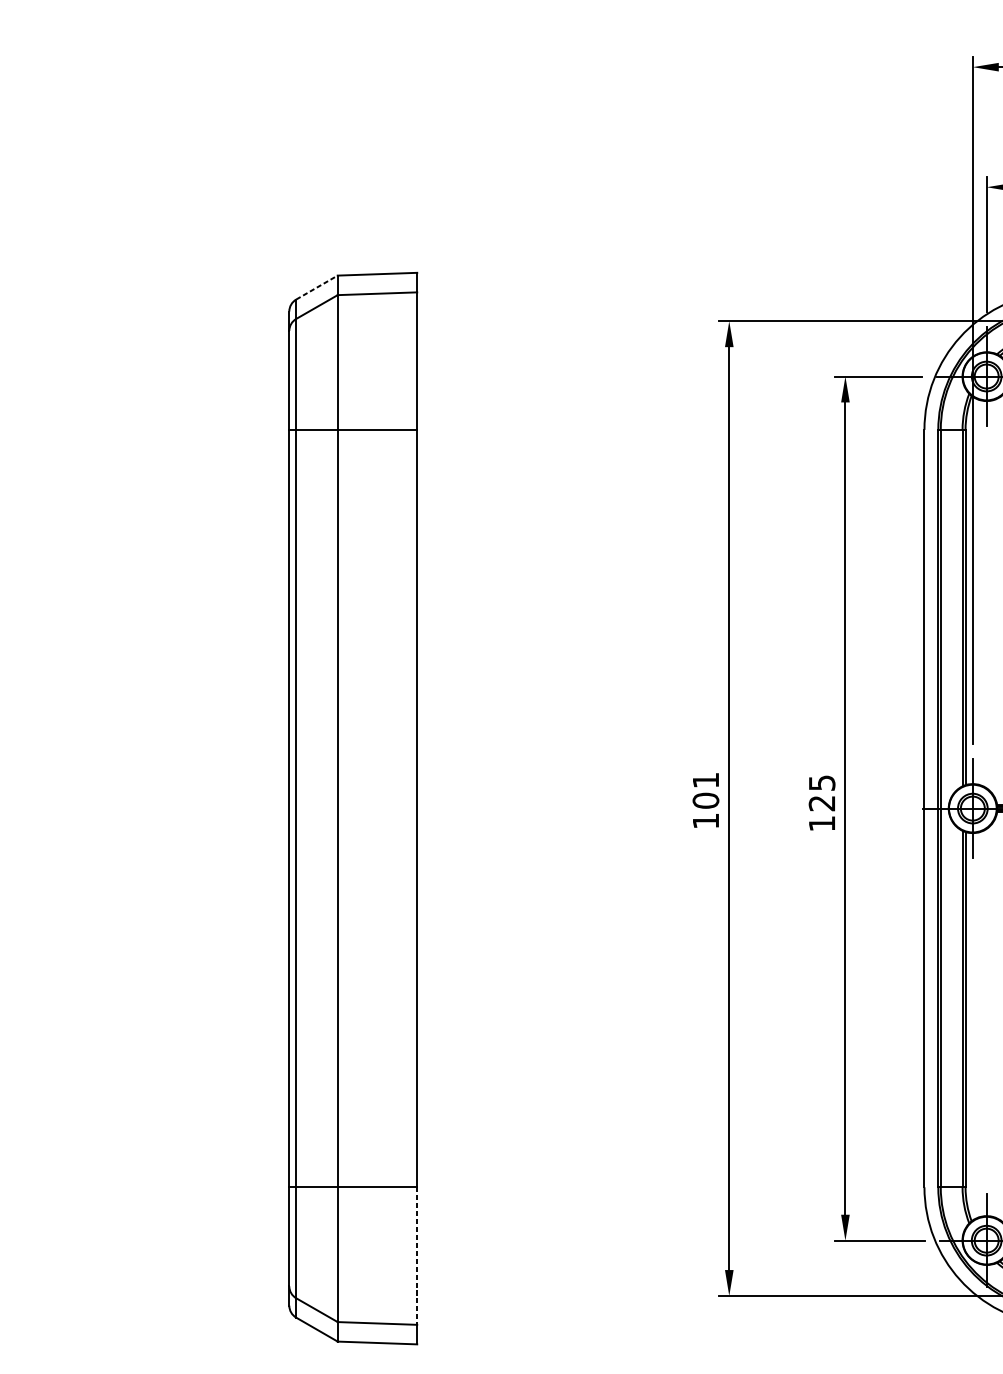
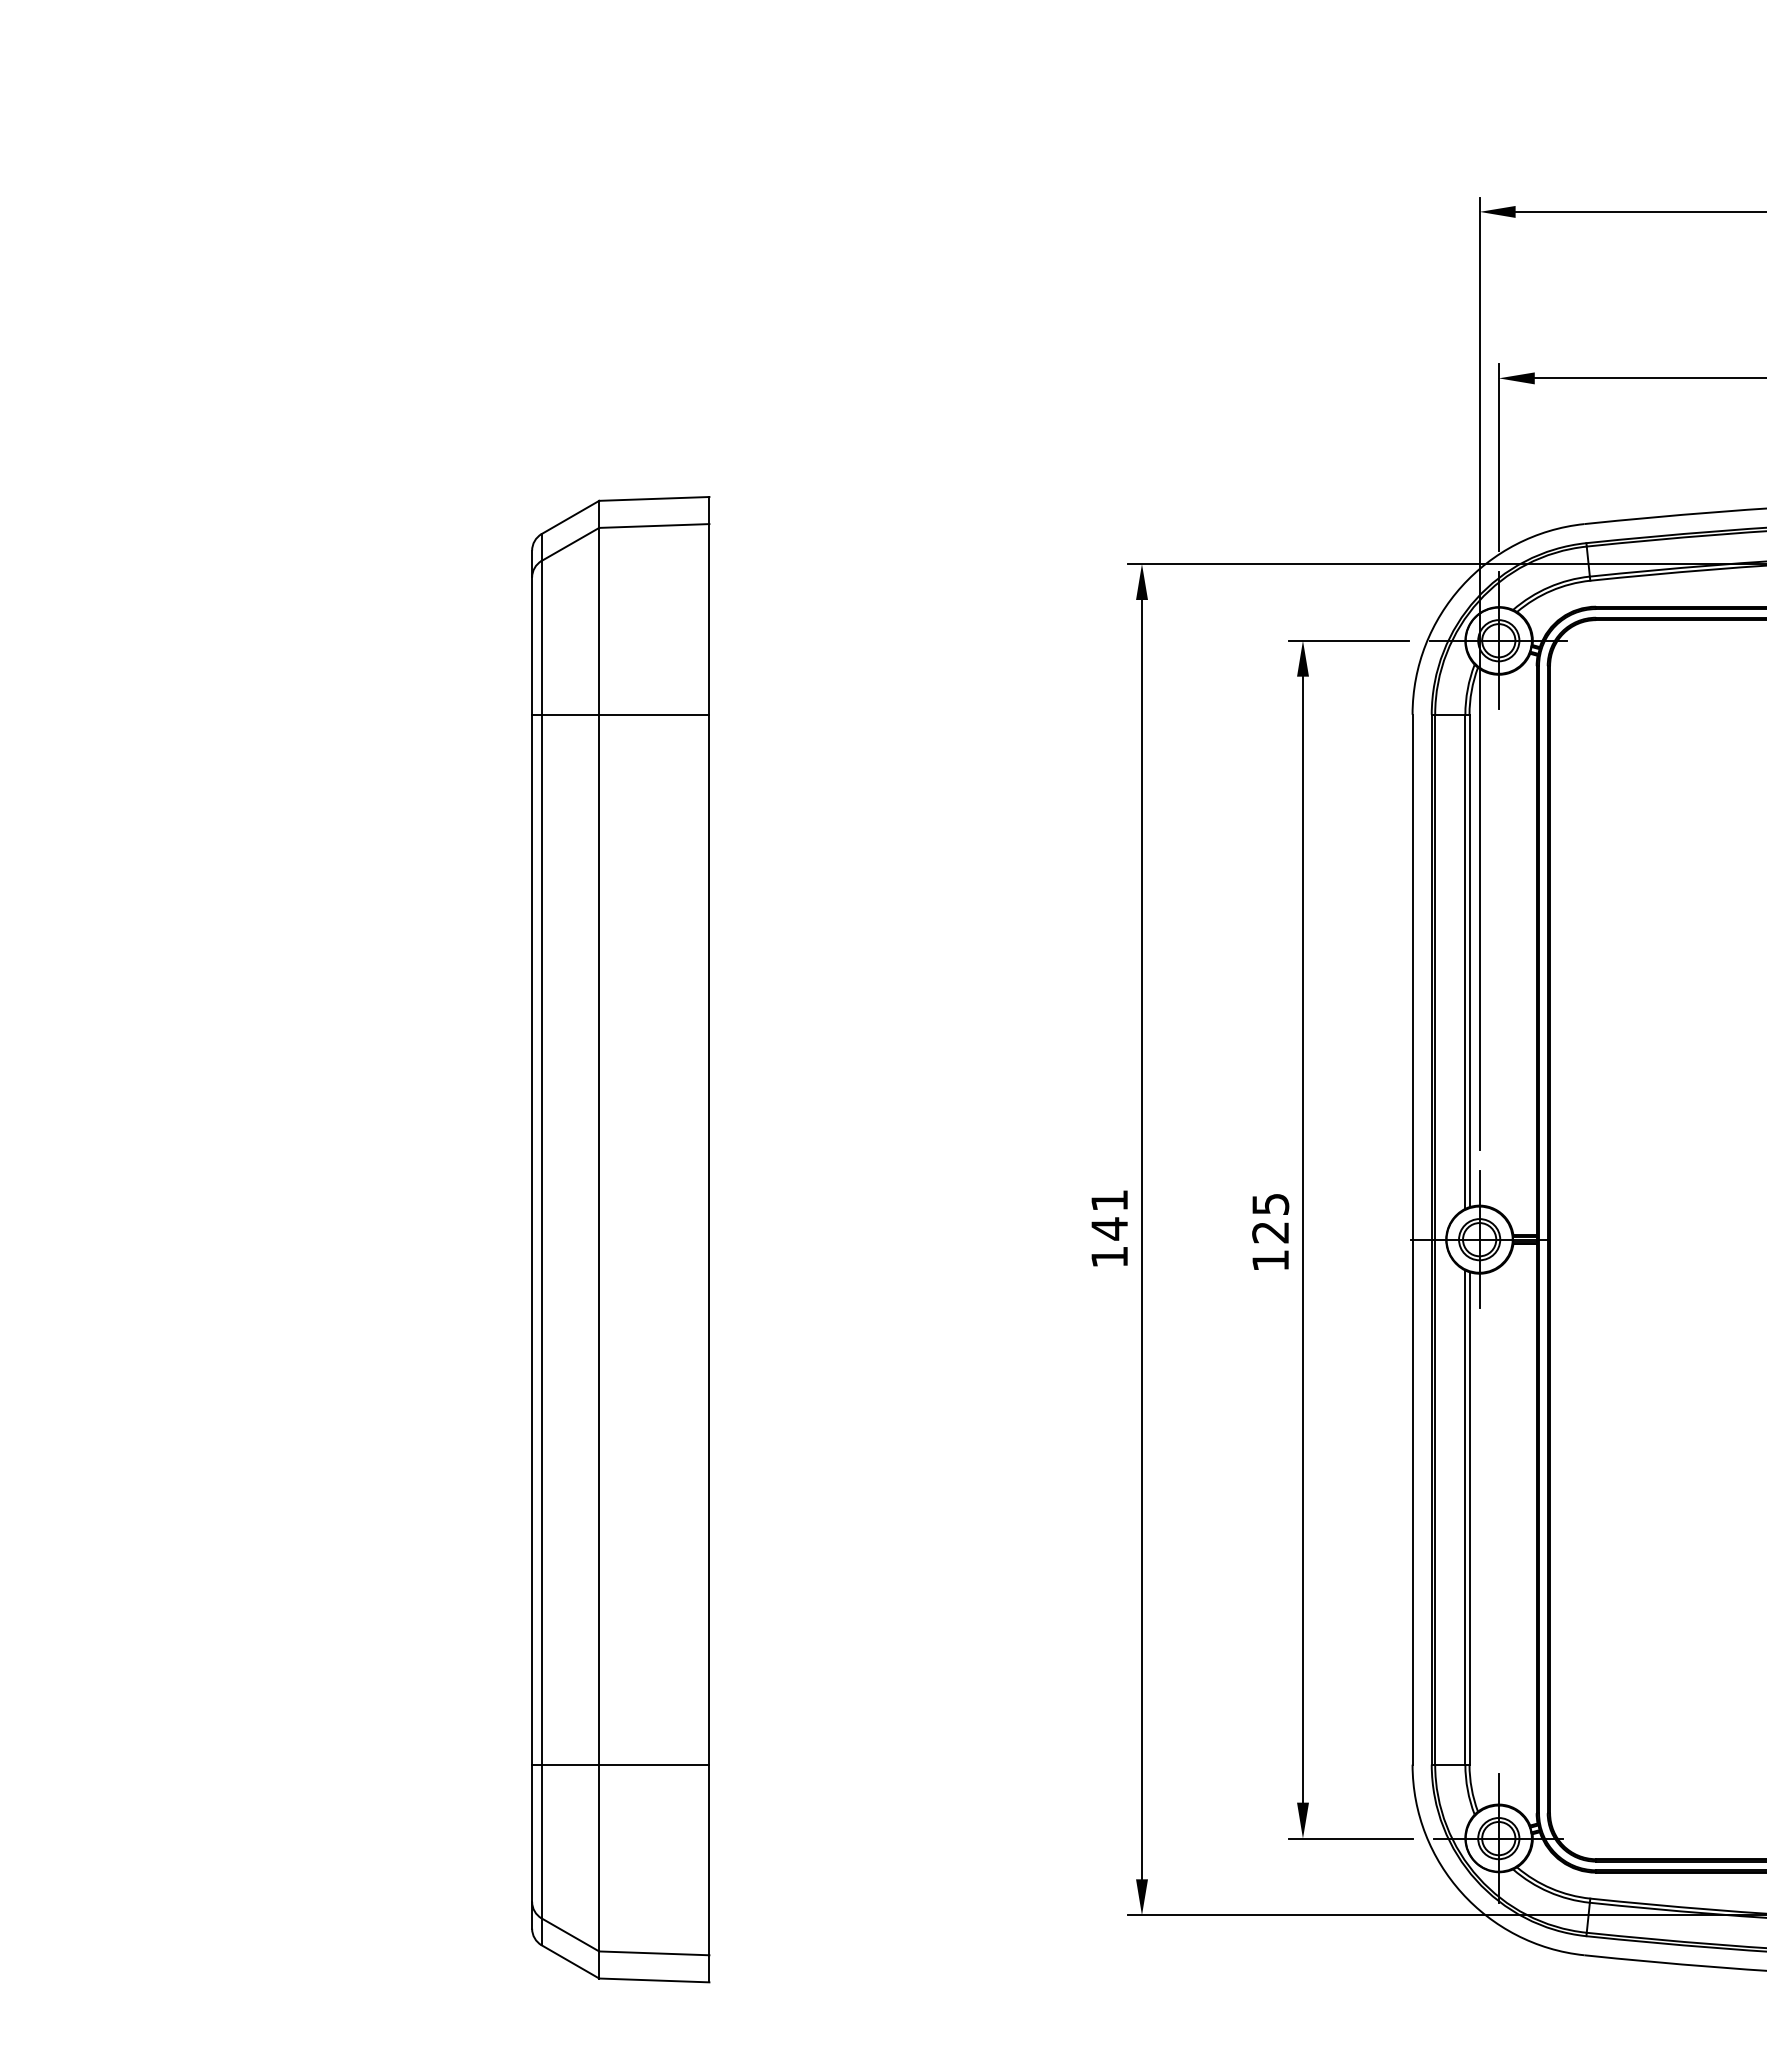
line: (317, 287) -> (570, 517), dashed -> solid
text: (705, 800) -> (1109, 1228), 101 -> 141
line: (417, 1256) -> (709, 1860), dashed -> solid

